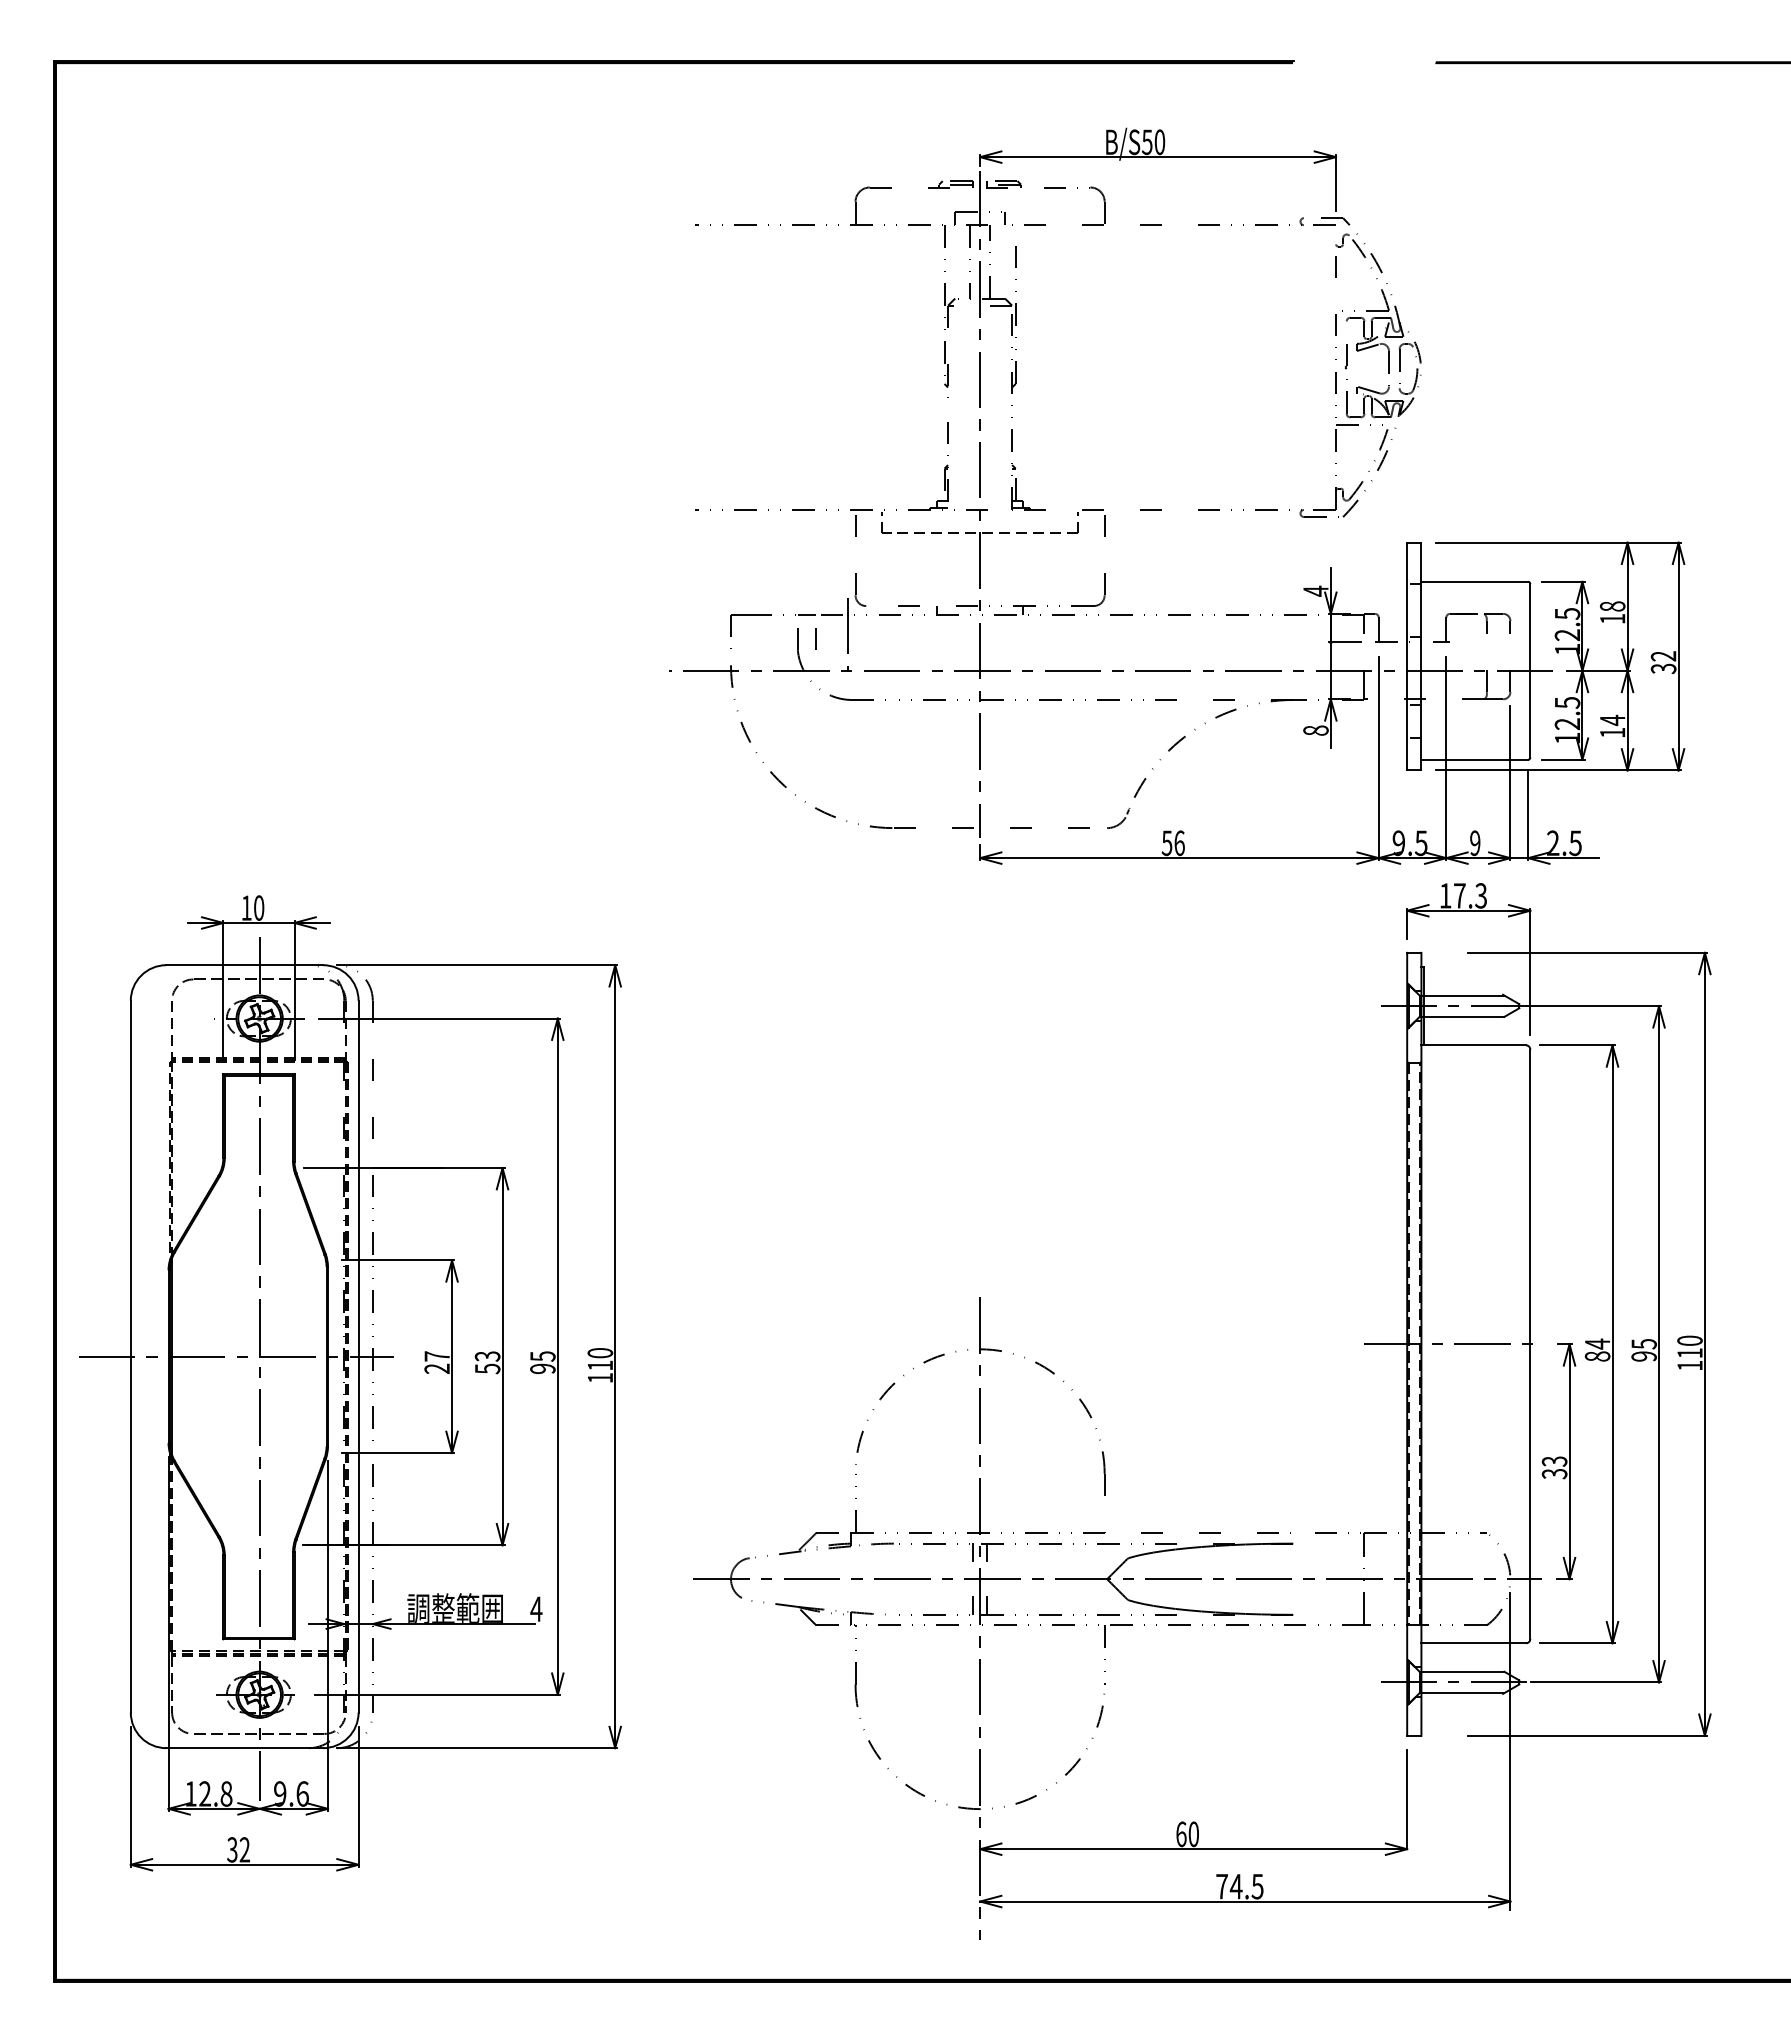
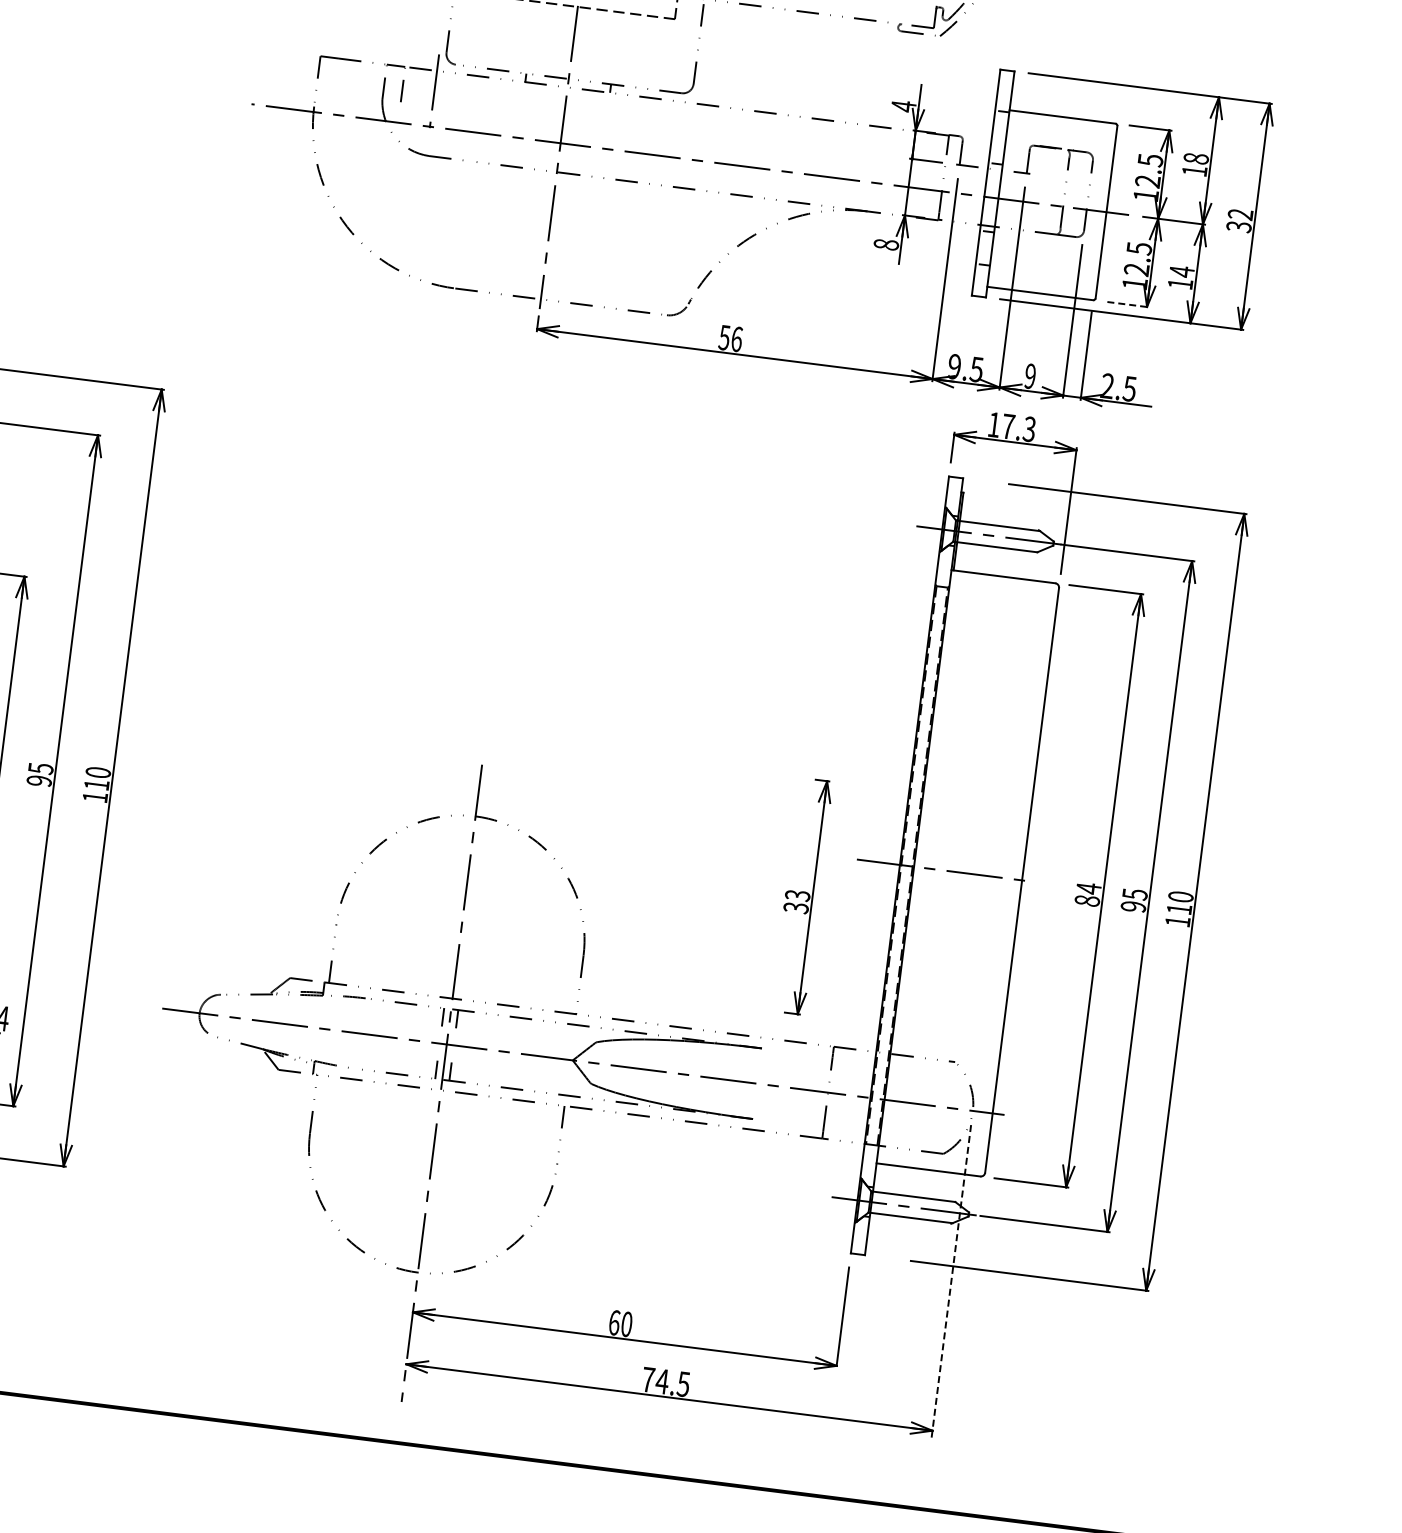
line: (1563, 759) -> (1128, 304), solid -> dashed
part: (1558, 1461) -> (801, 896), moved
line: (1510, 1752) -> (951, 1282), solid -> dashed

